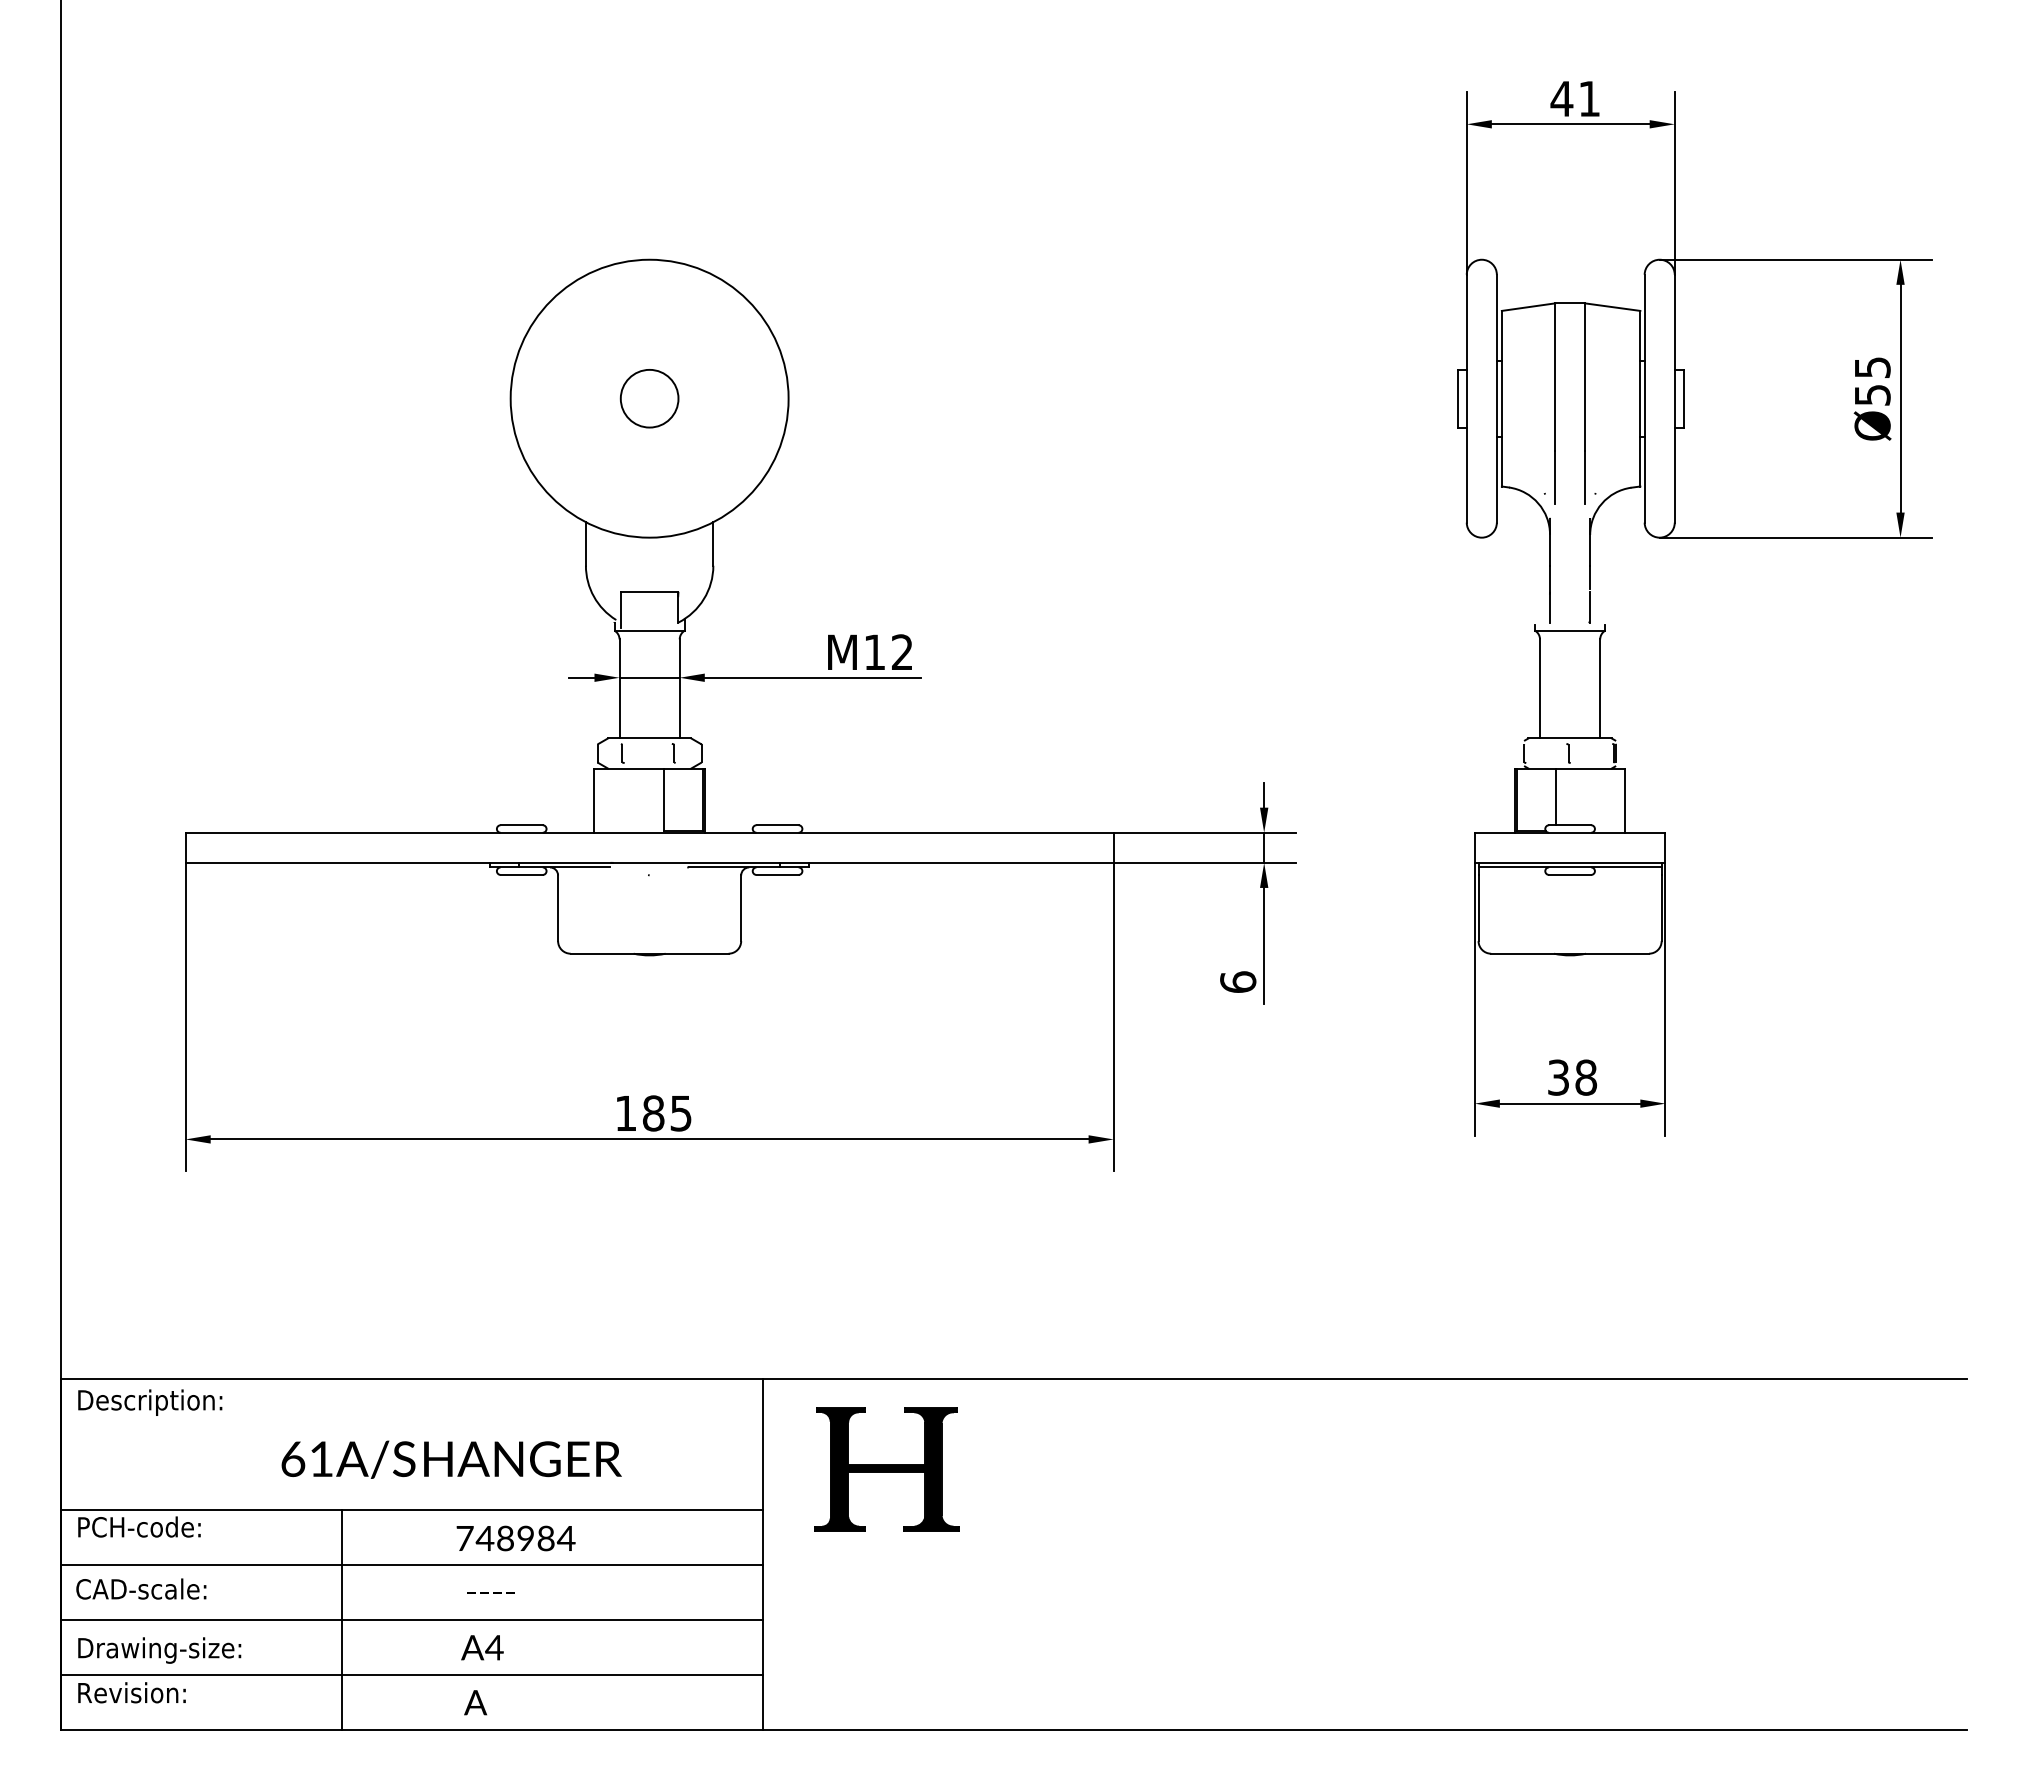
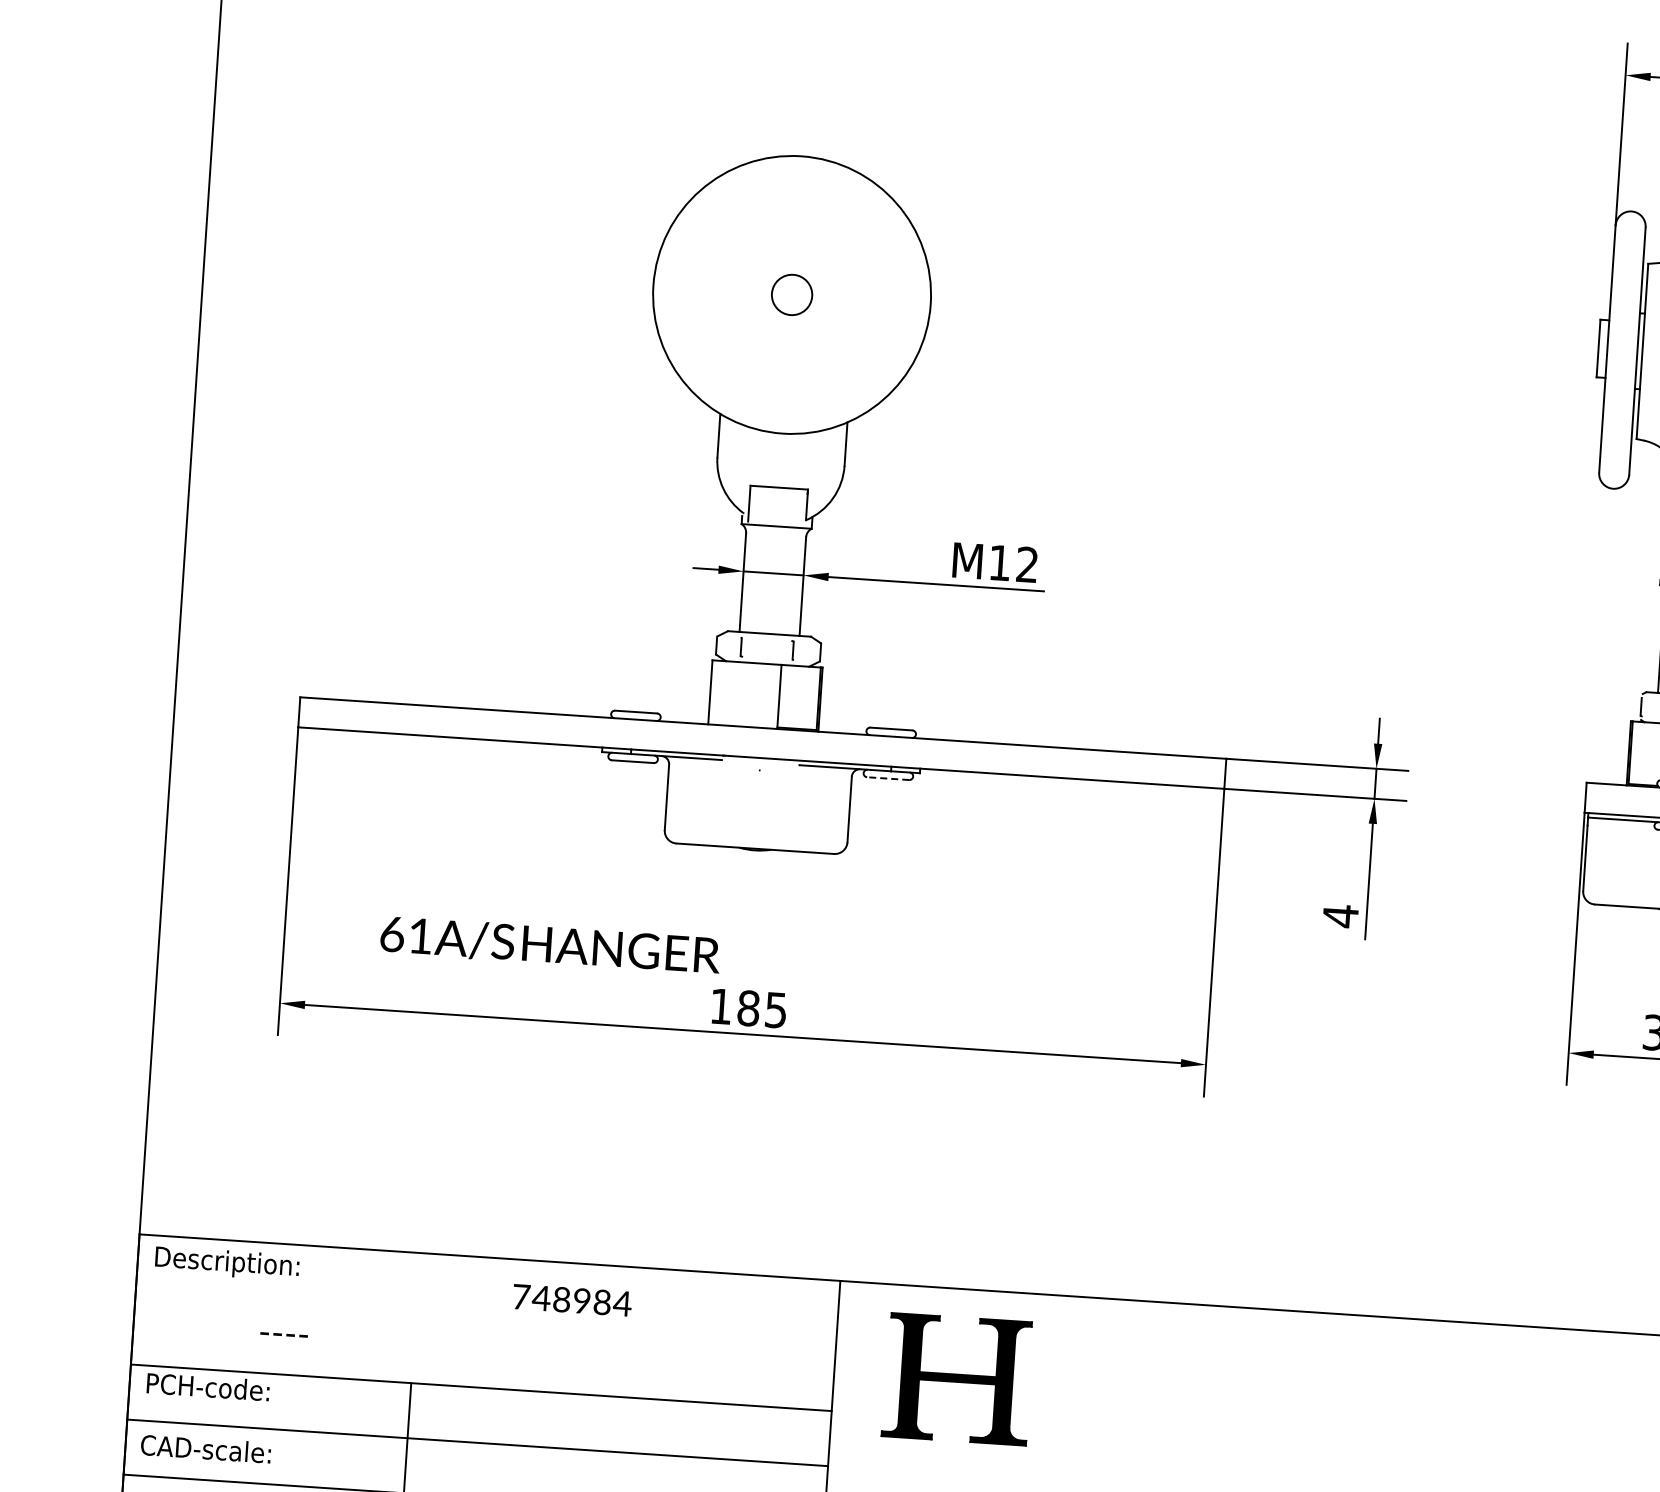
circle: (649, 398) -> (791, 294), size x0.7
line: (777, 874) -> (888, 778), solid -> dashed
text: (1238, 981) -> (1341, 915), 6 -> 4
text: (451, 1459) -> (550, 945), moved
text: (515, 1538) -> (571, 1300), moved
text: (490, 1592) -> (283, 1334), moved

